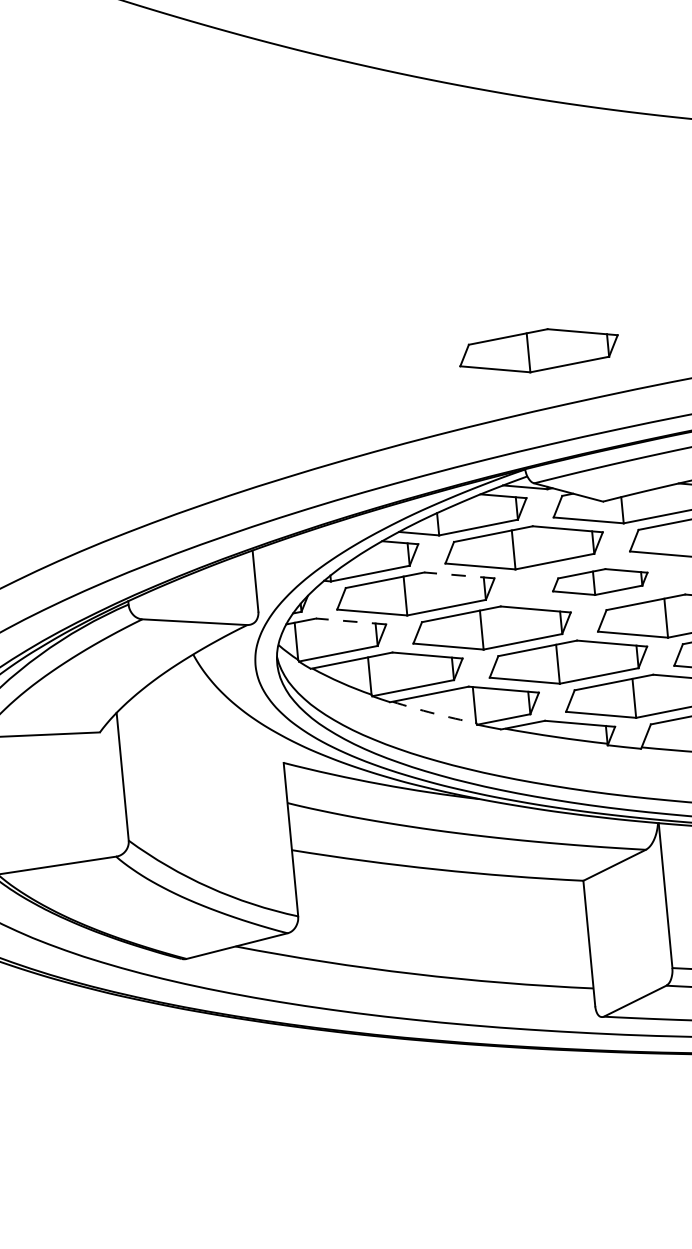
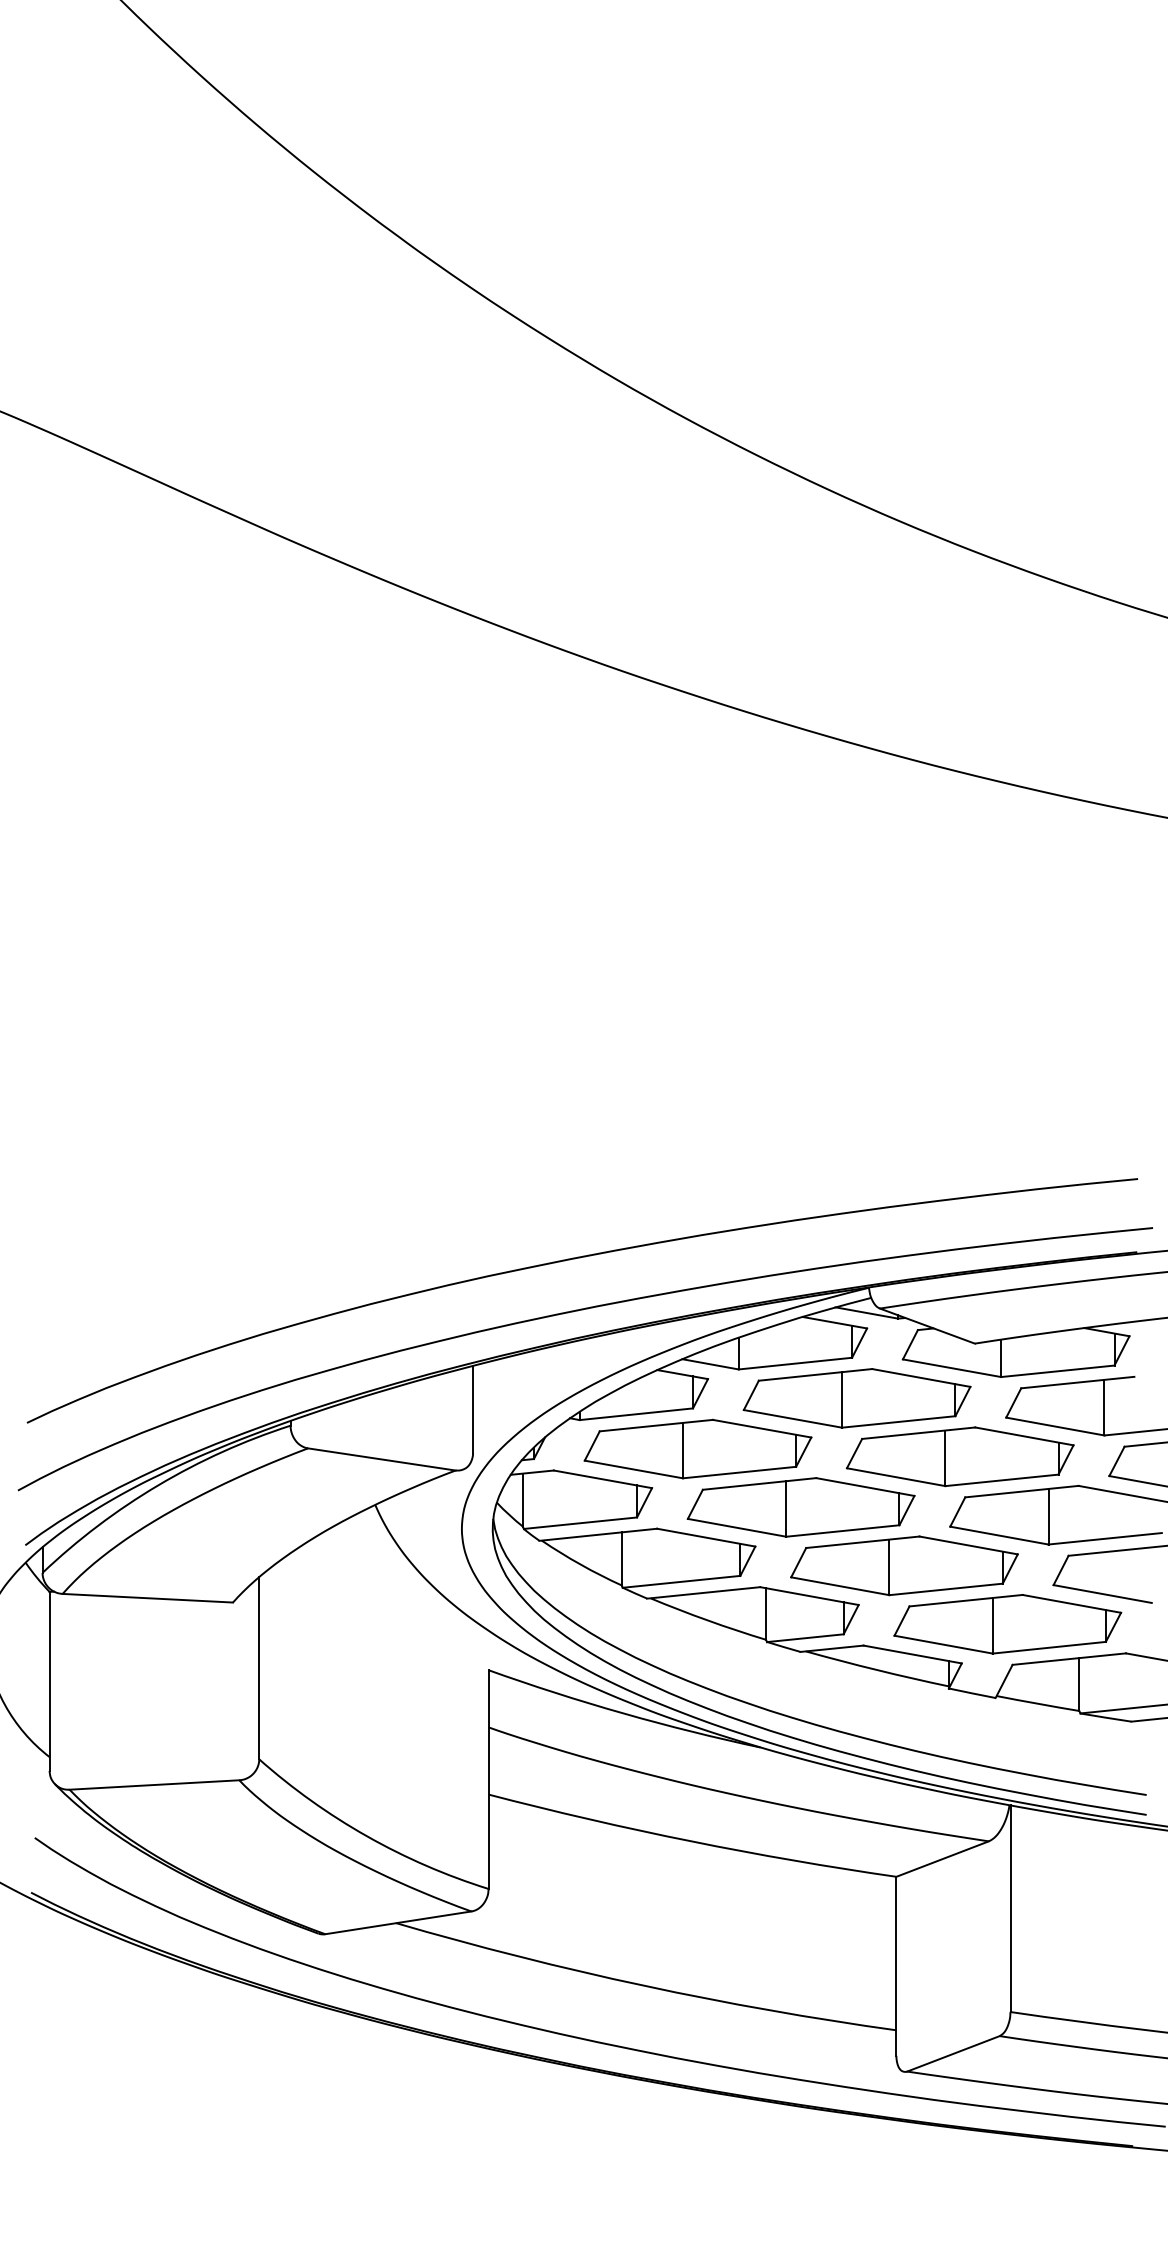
part: (539, 350) -> (904, 1121), removed
line: (459, 575) -> (762, 1428), dashed -> solid
part: (599, 581) -> (959, 1456), size x1.67
line: (350, 621) -> (602, 1479), dashed -> solid
arc: (433, 713) -> (707, 1620), dashed -> solid

